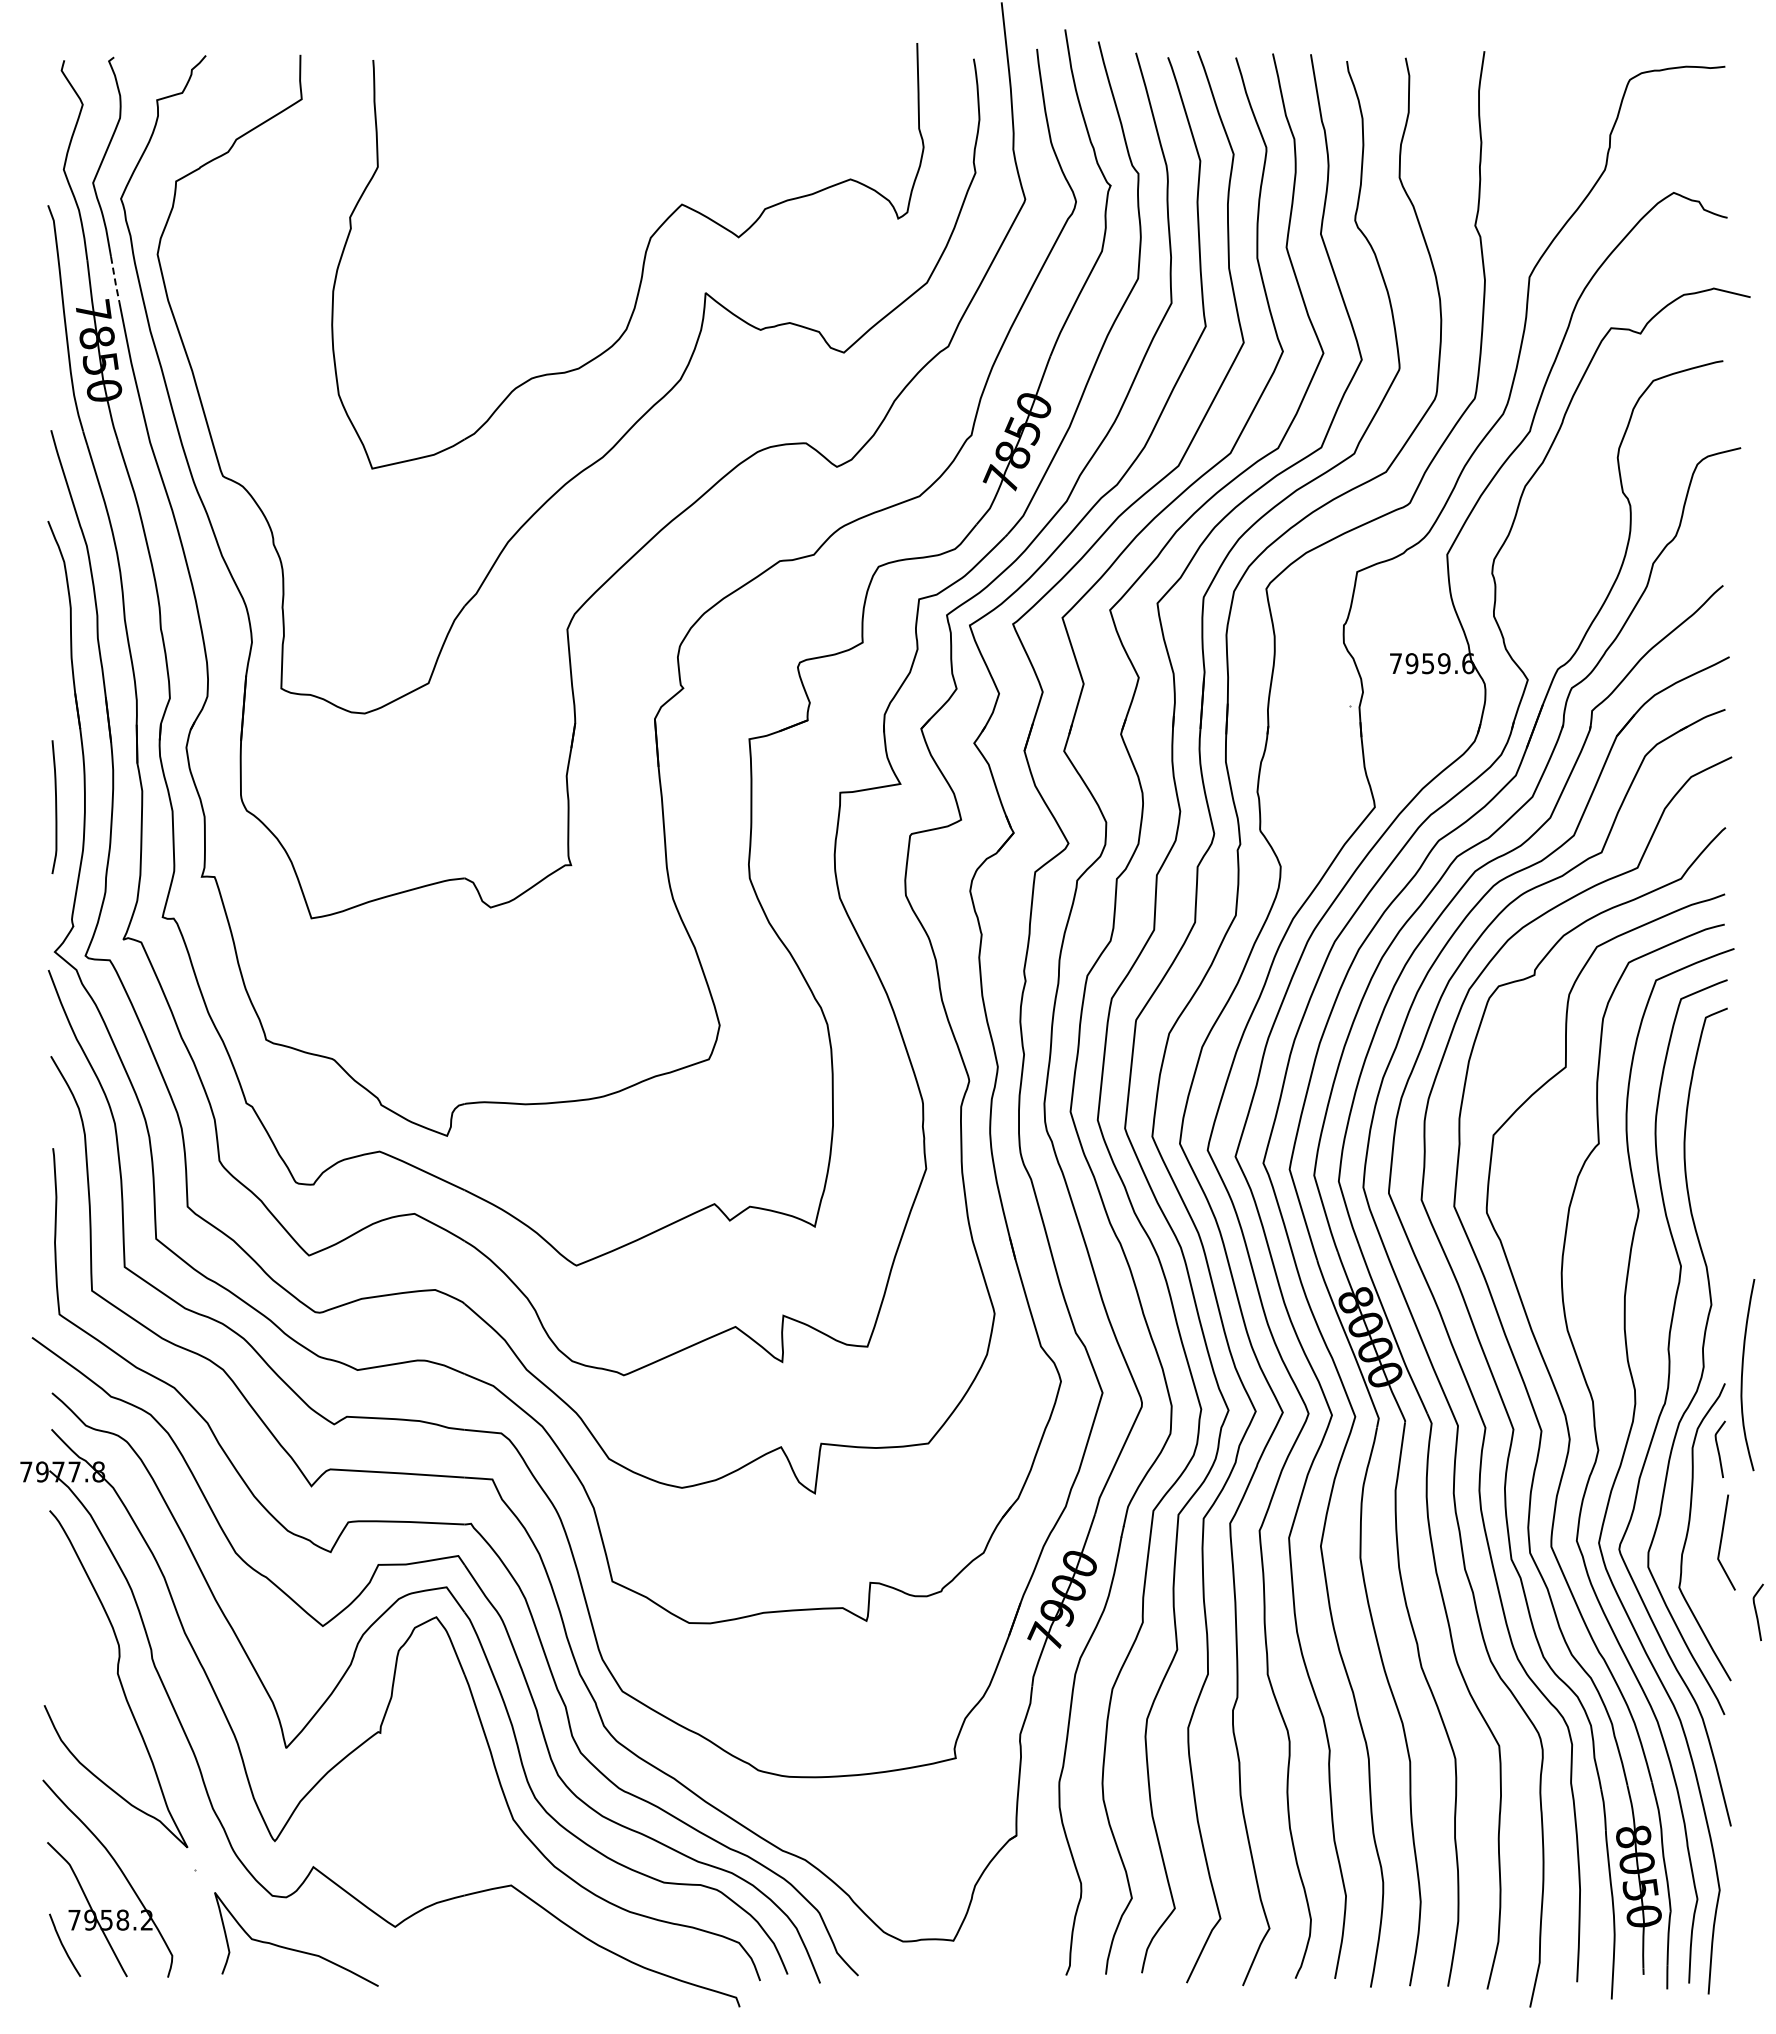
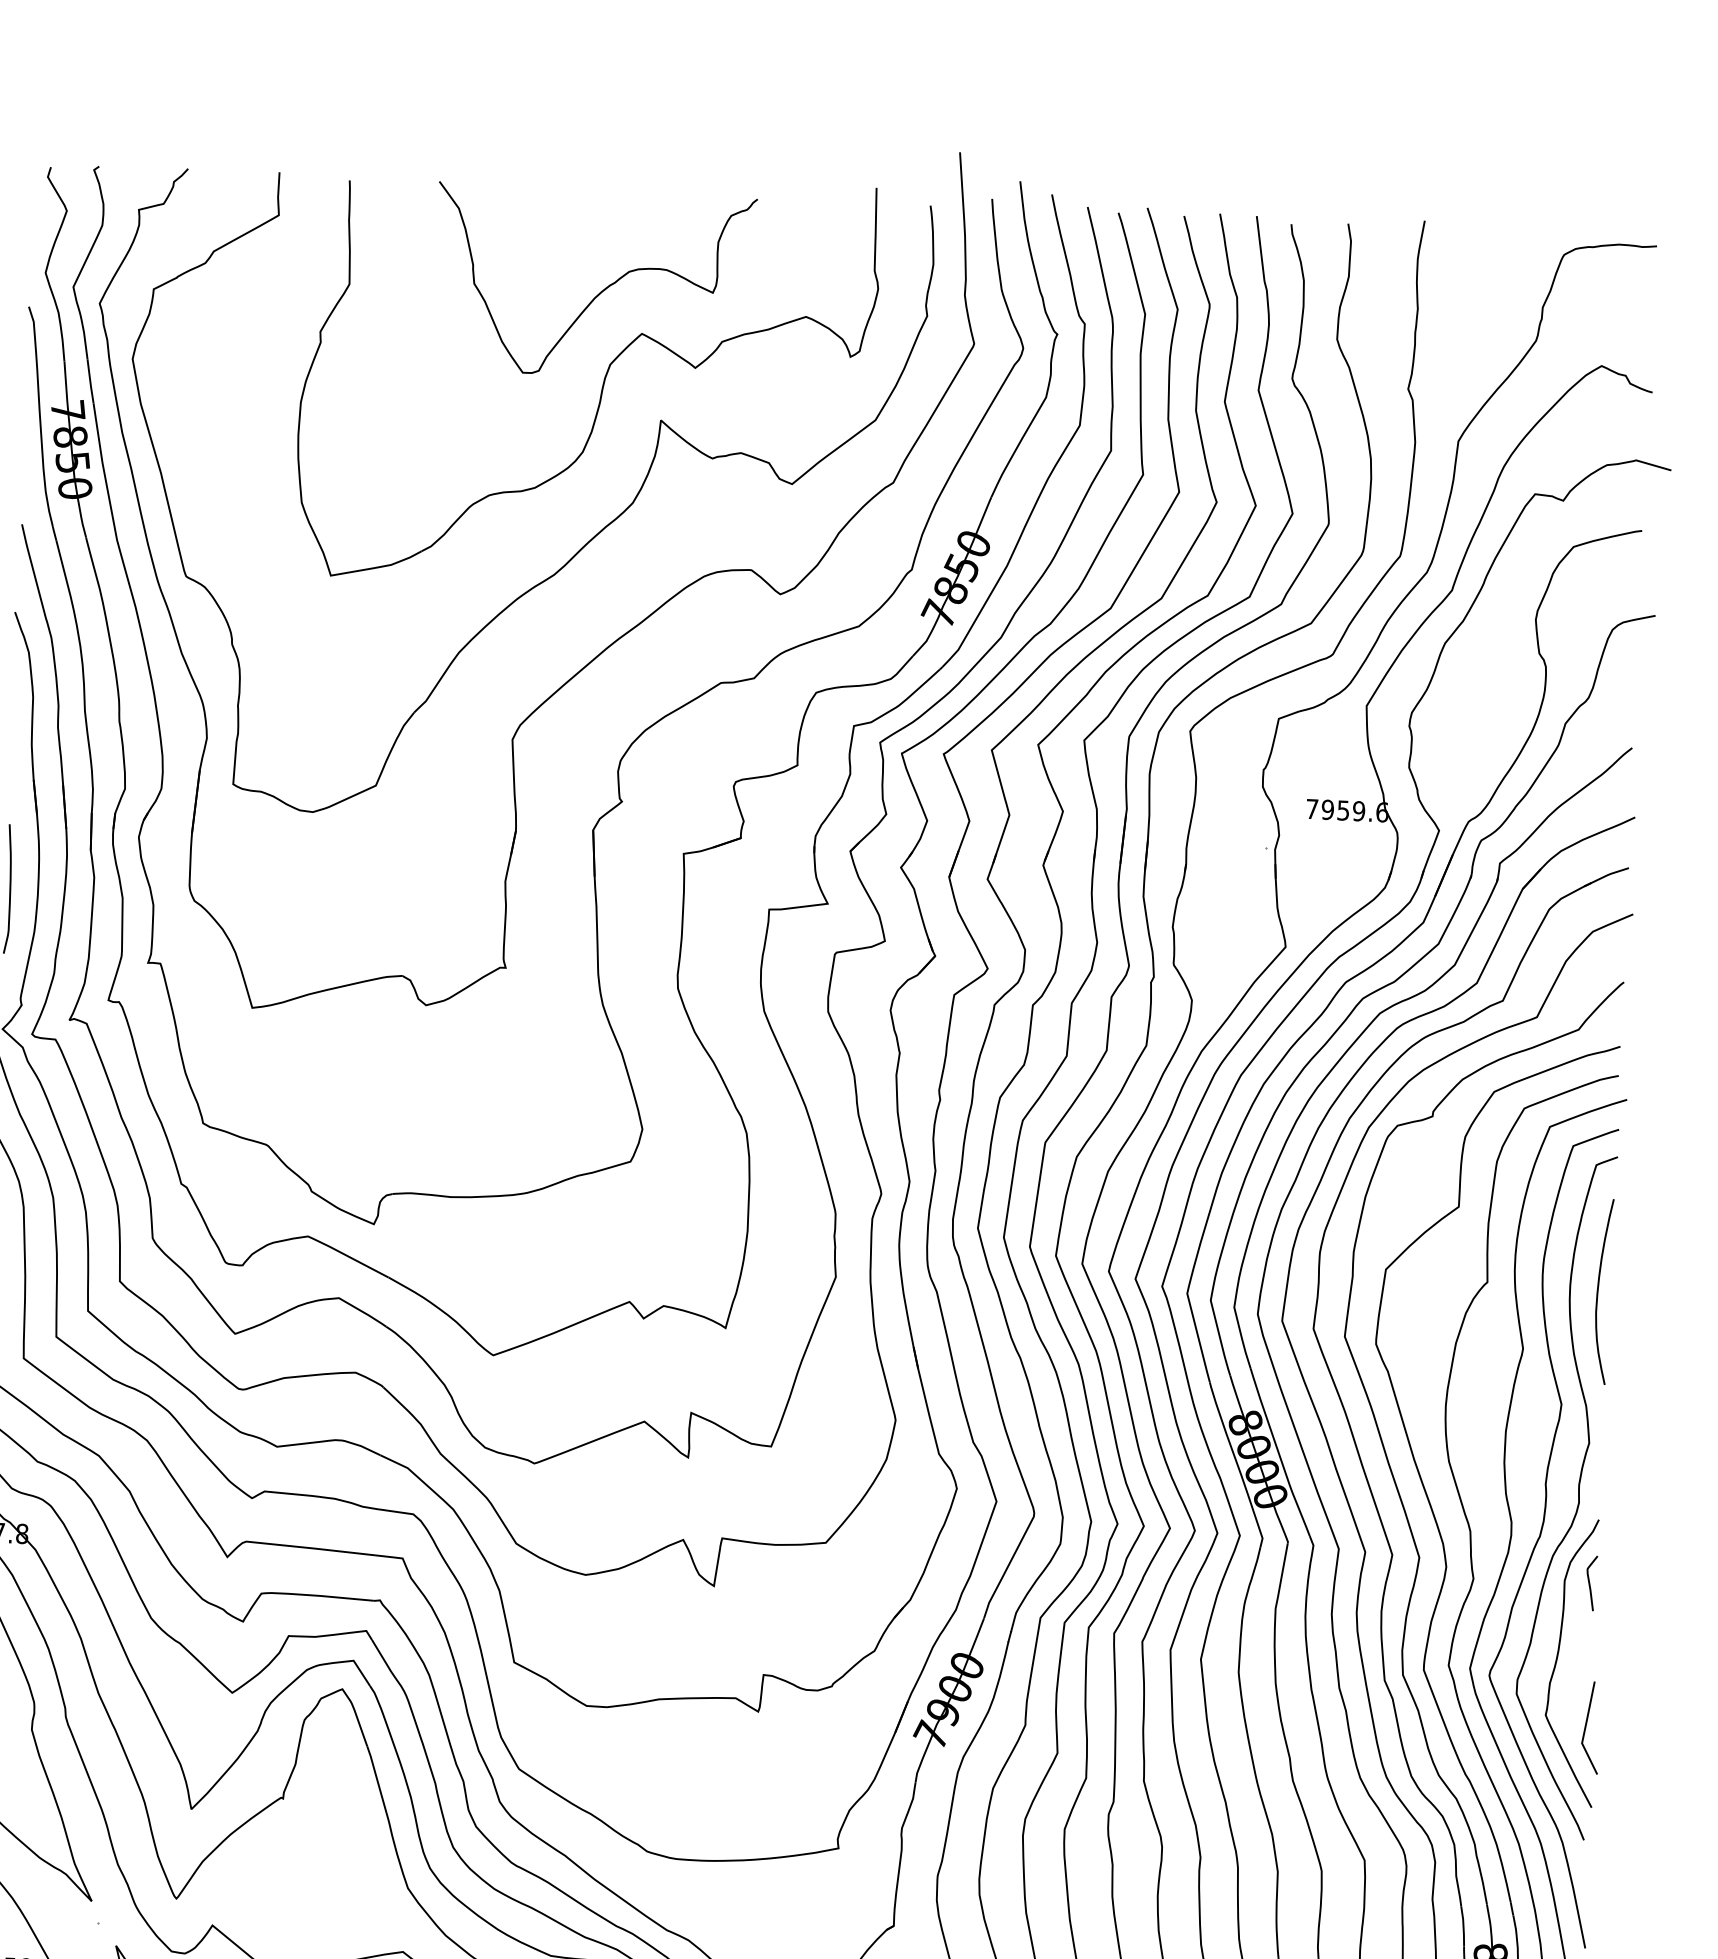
curve: (637, 162) -> (600, 291), added
line: (115, 280) -> (90, 382), dashed -> solid
curve: (1743, 1372) -> (1599, 1289), moved
line: (1722, 1539) -> (1587, 1724), moved
curve: (1756, 1612) -> (1619, 1742), removed

